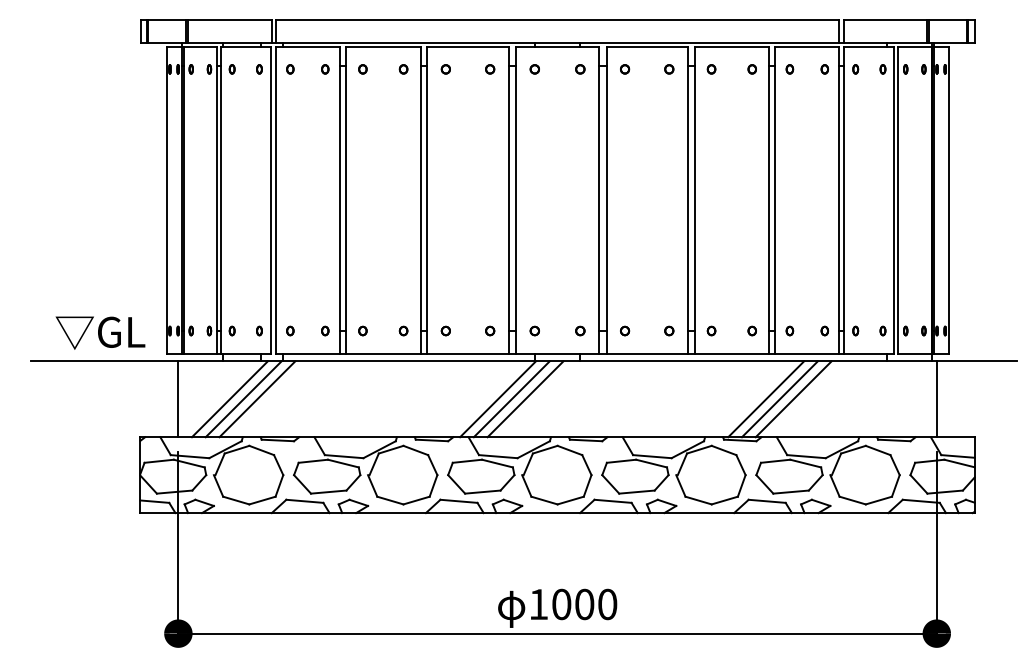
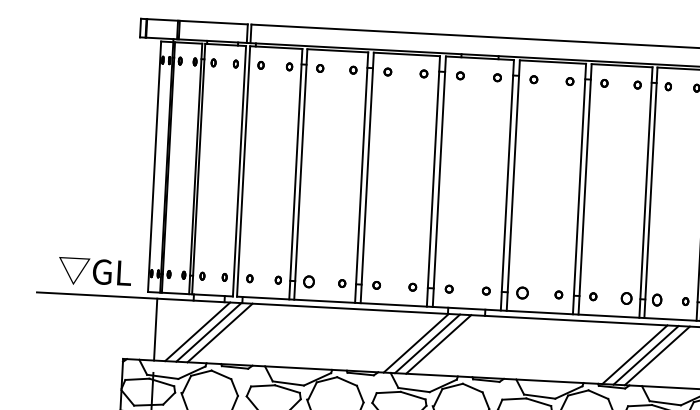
part: (362, 330) -> (308, 281), size x1.6
part: (625, 330) -> (523, 292), size x1.6
part: (751, 330) -> (625, 298), size x1.6
part: (789, 330) -> (656, 299), size x1.6

